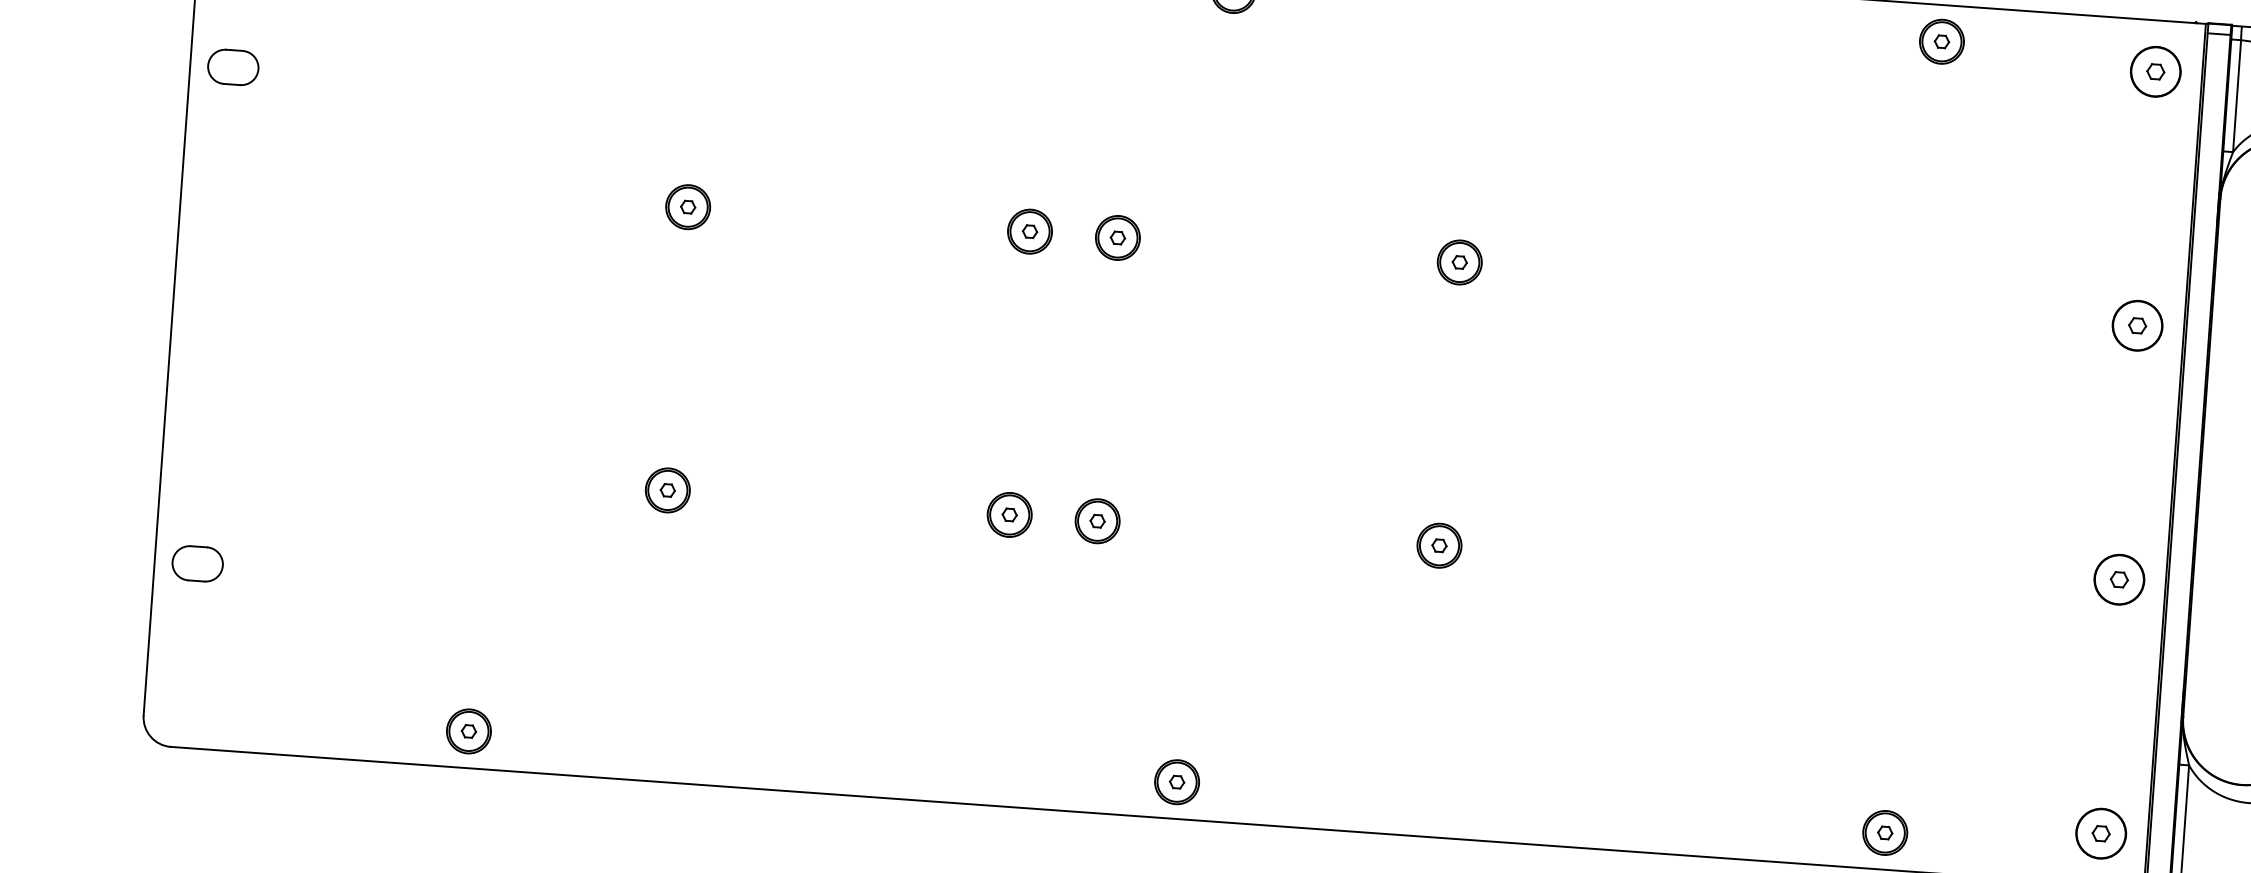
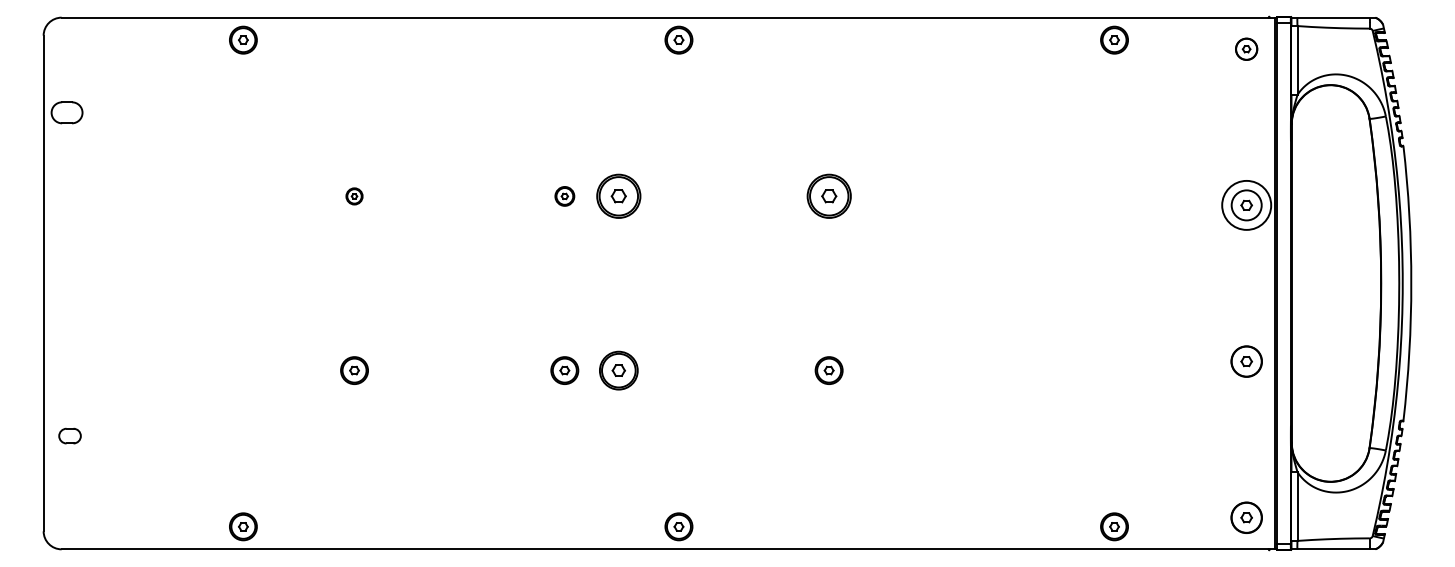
part: (232, 66) -> (66, 112), moved
part: (2155, 72) -> (1246, 49), size x0.7
part: (688, 207) -> (354, 196), size x0.6
part: (1029, 231) -> (564, 196), size x0.7
part: (1117, 238) -> (618, 196), size x1.6
part: (1458, 262) -> (828, 196), size x1.6
circle: (2137, 325) -> (1246, 205), size x1.6
part: (1097, 521) -> (618, 370), size x1.4
part: (196, 562) -> (69, 435), size x0.7

